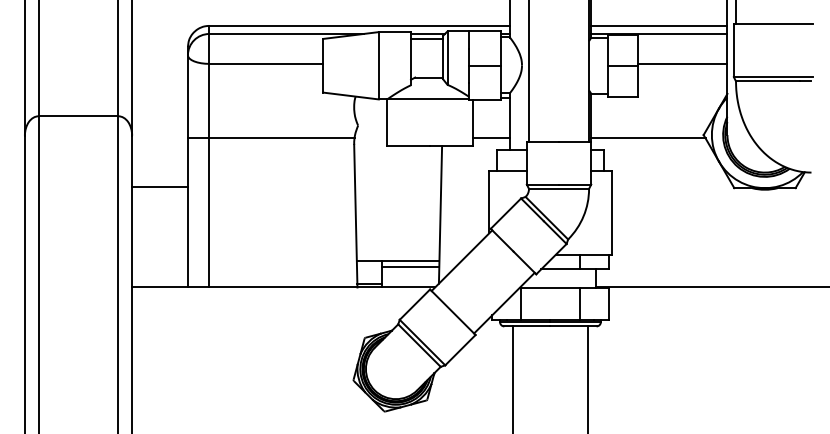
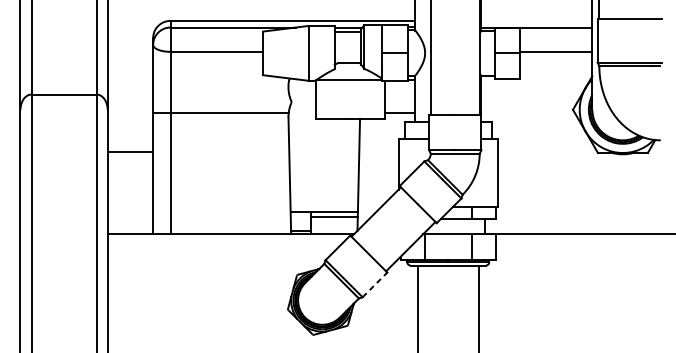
line: (659, 25) -> (537, 20), removed
line: (648, 138) -> (528, 112), removed
line: (460, 349) -> (375, 284), solid -> dashed

